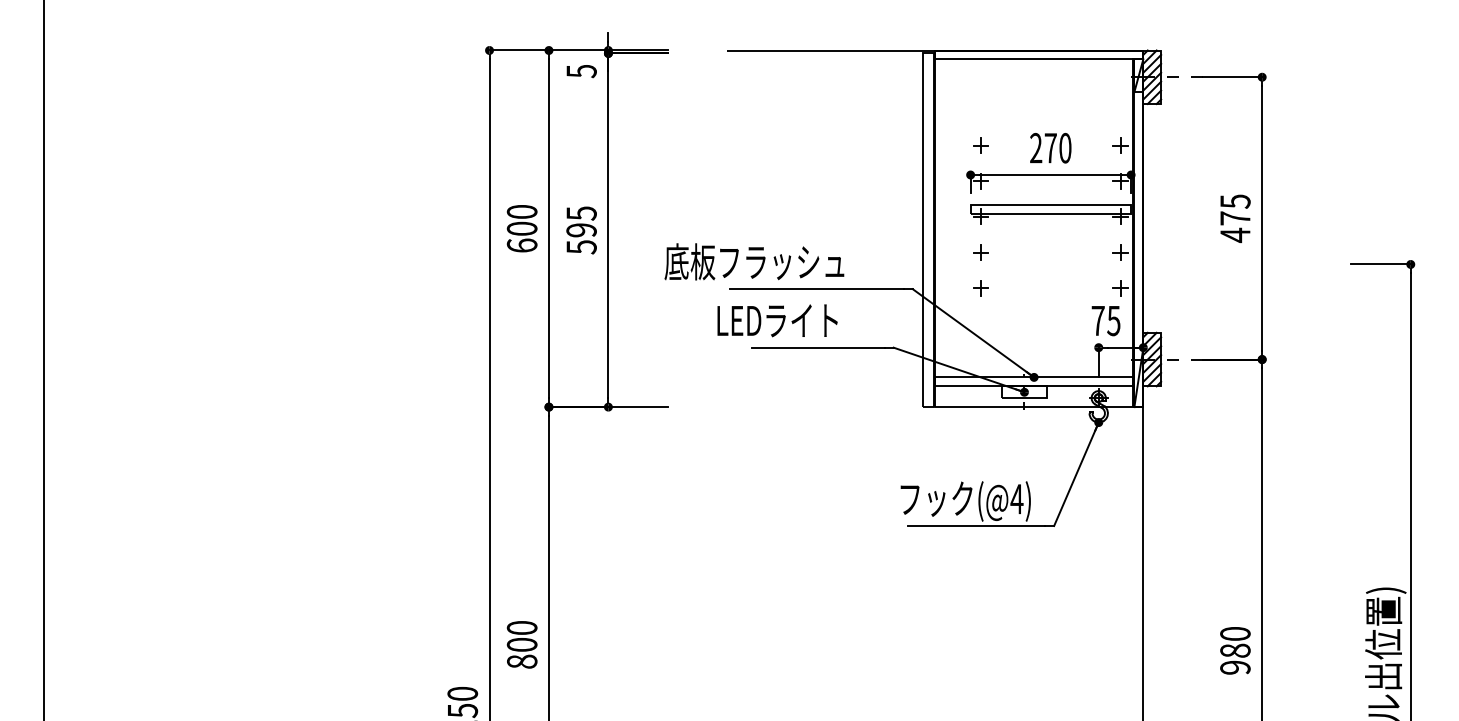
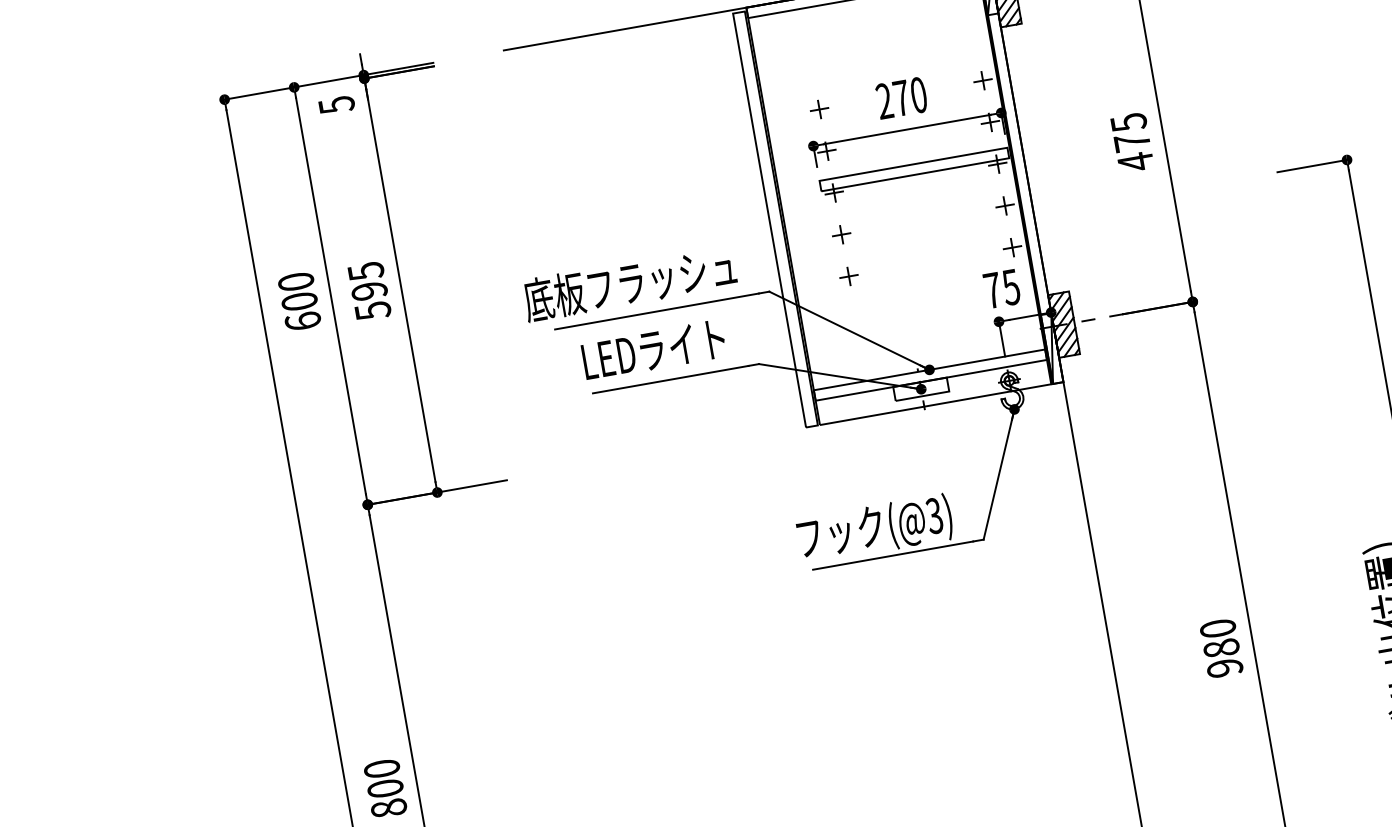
text: (754, 261) -> (629, 282), moved
text: (777, 320) -> (653, 349), moved
text: (1016, 498) -> (933, 515), (@4) -> (@3)

